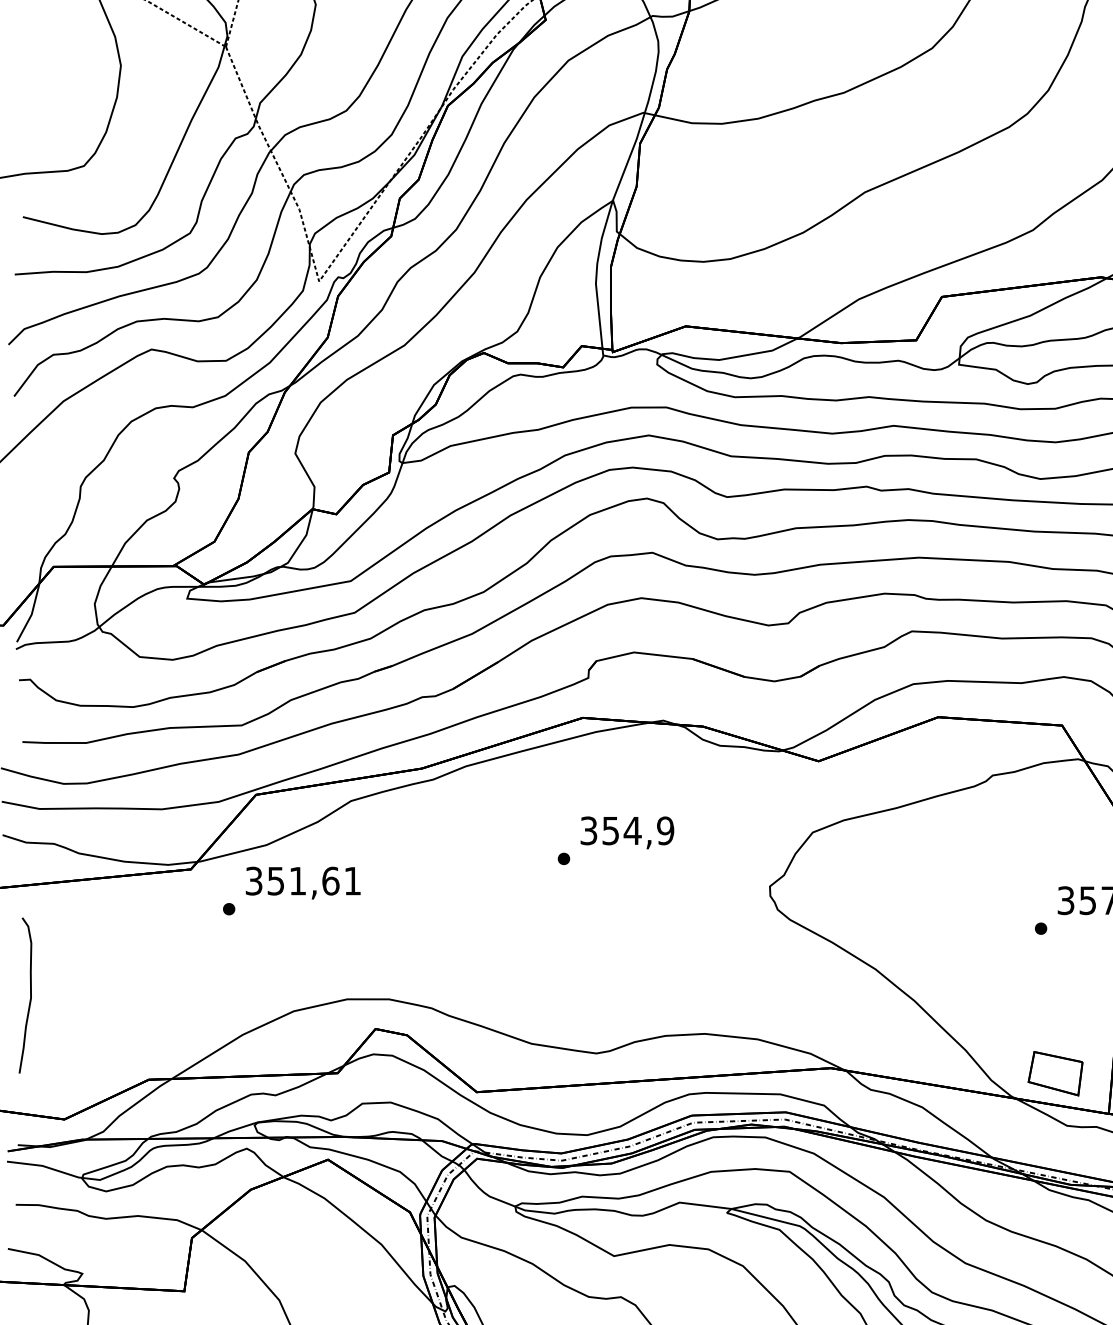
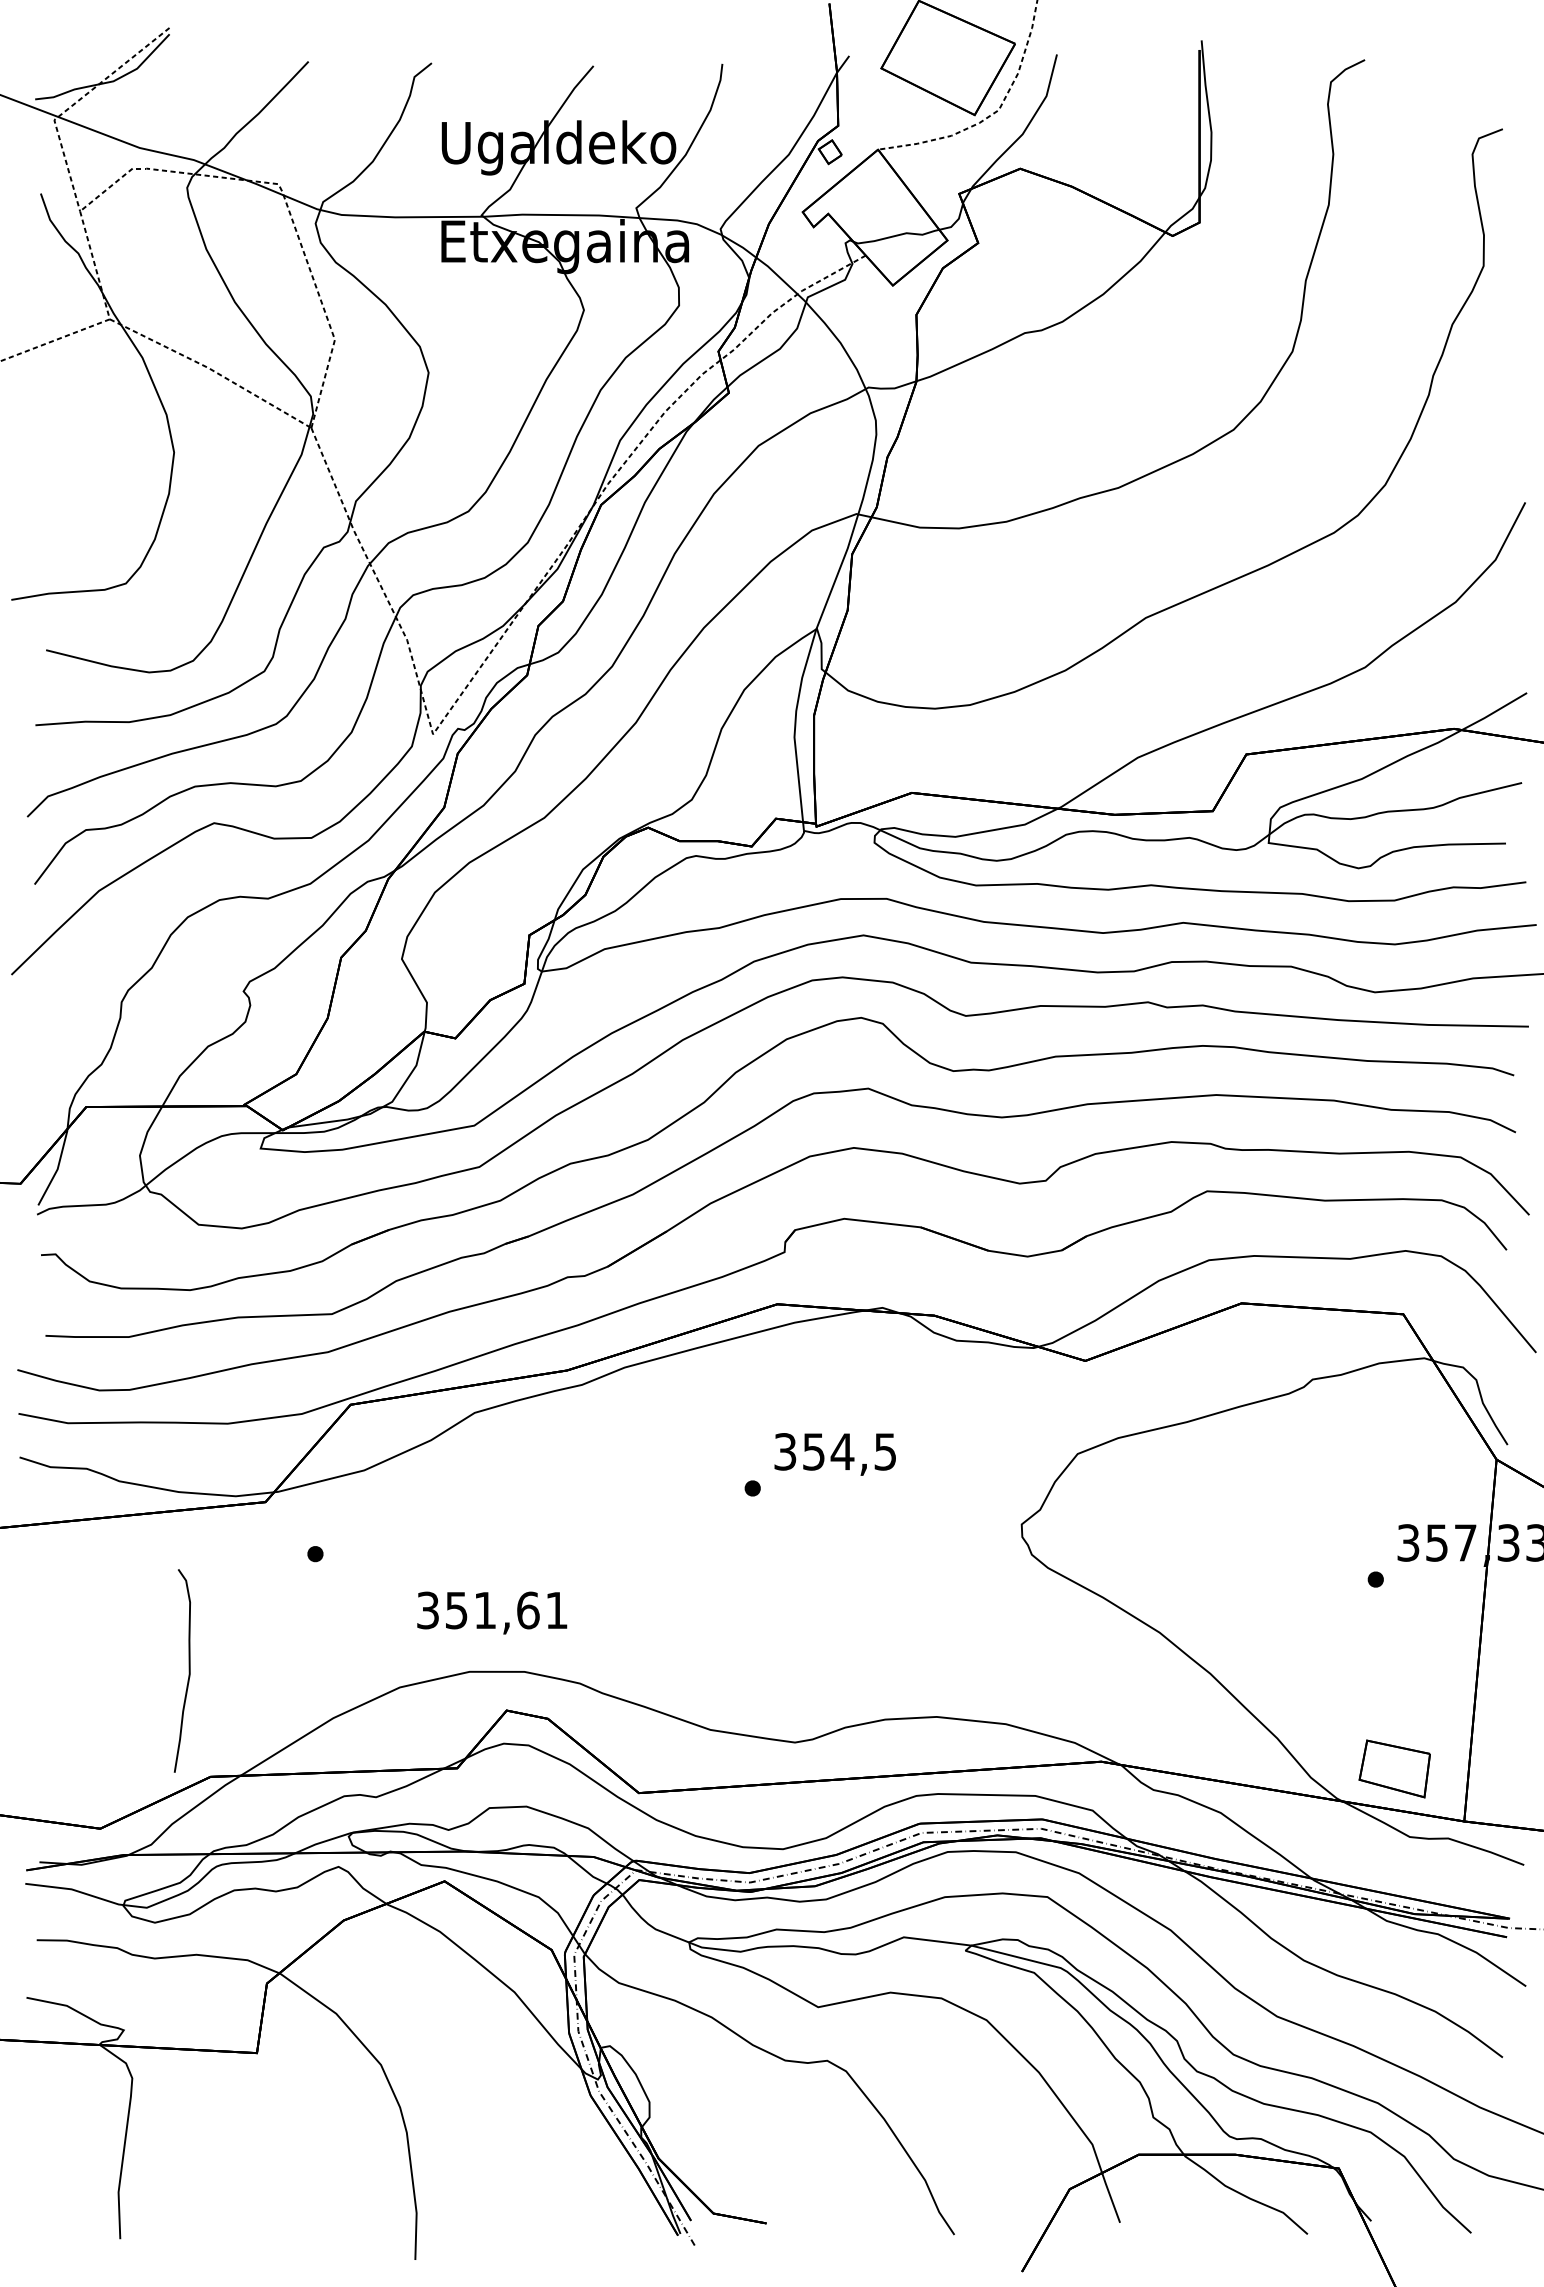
text: (665, 830) -> (885, 1451), 354,9 -> 354,5
text: (303, 882) -> (492, 1612), moved
curve: (30, 995) -> (188, 1670), moved

